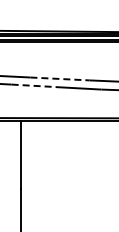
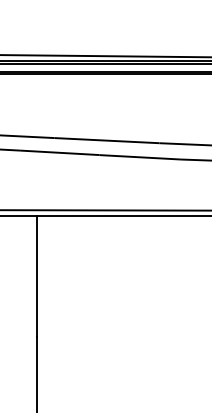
line: (59, 78) -> (106, 139), dashed -> solid
line: (34, 85) -> (61, 152), dashed -> solid

